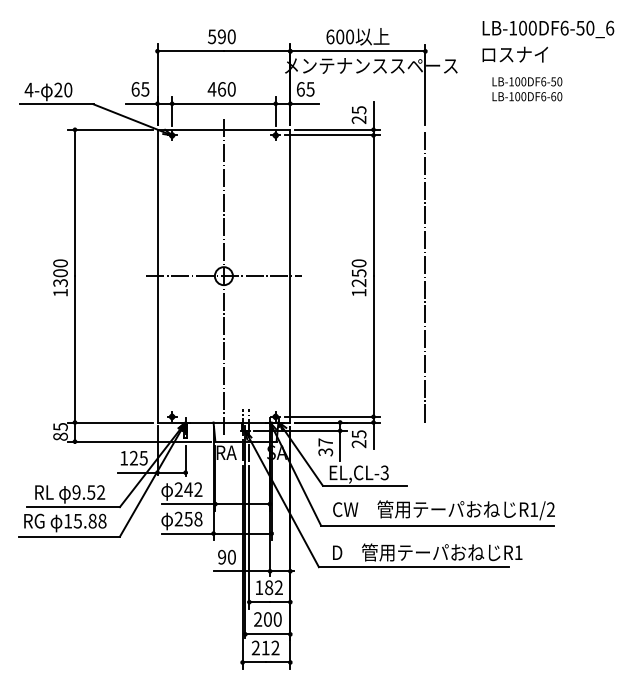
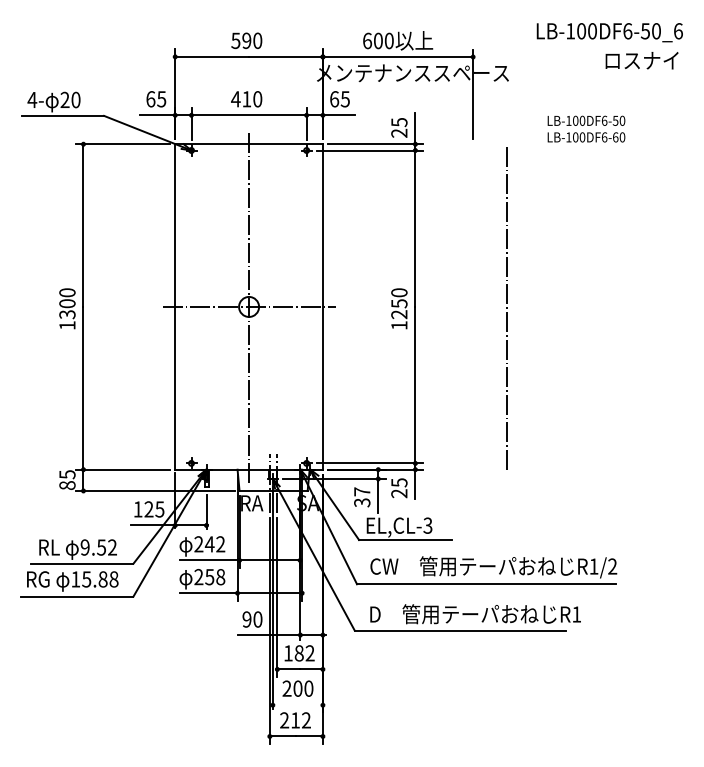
text: (514, 54) -> (641, 60), moved
text: (527, 88) -> (586, 128), moved
text: (221, 89) -> (246, 99), 460 -> 410
line: (424, 277) -> (506, 308), moved
line: (267, 634) -> (297, 705), removed

